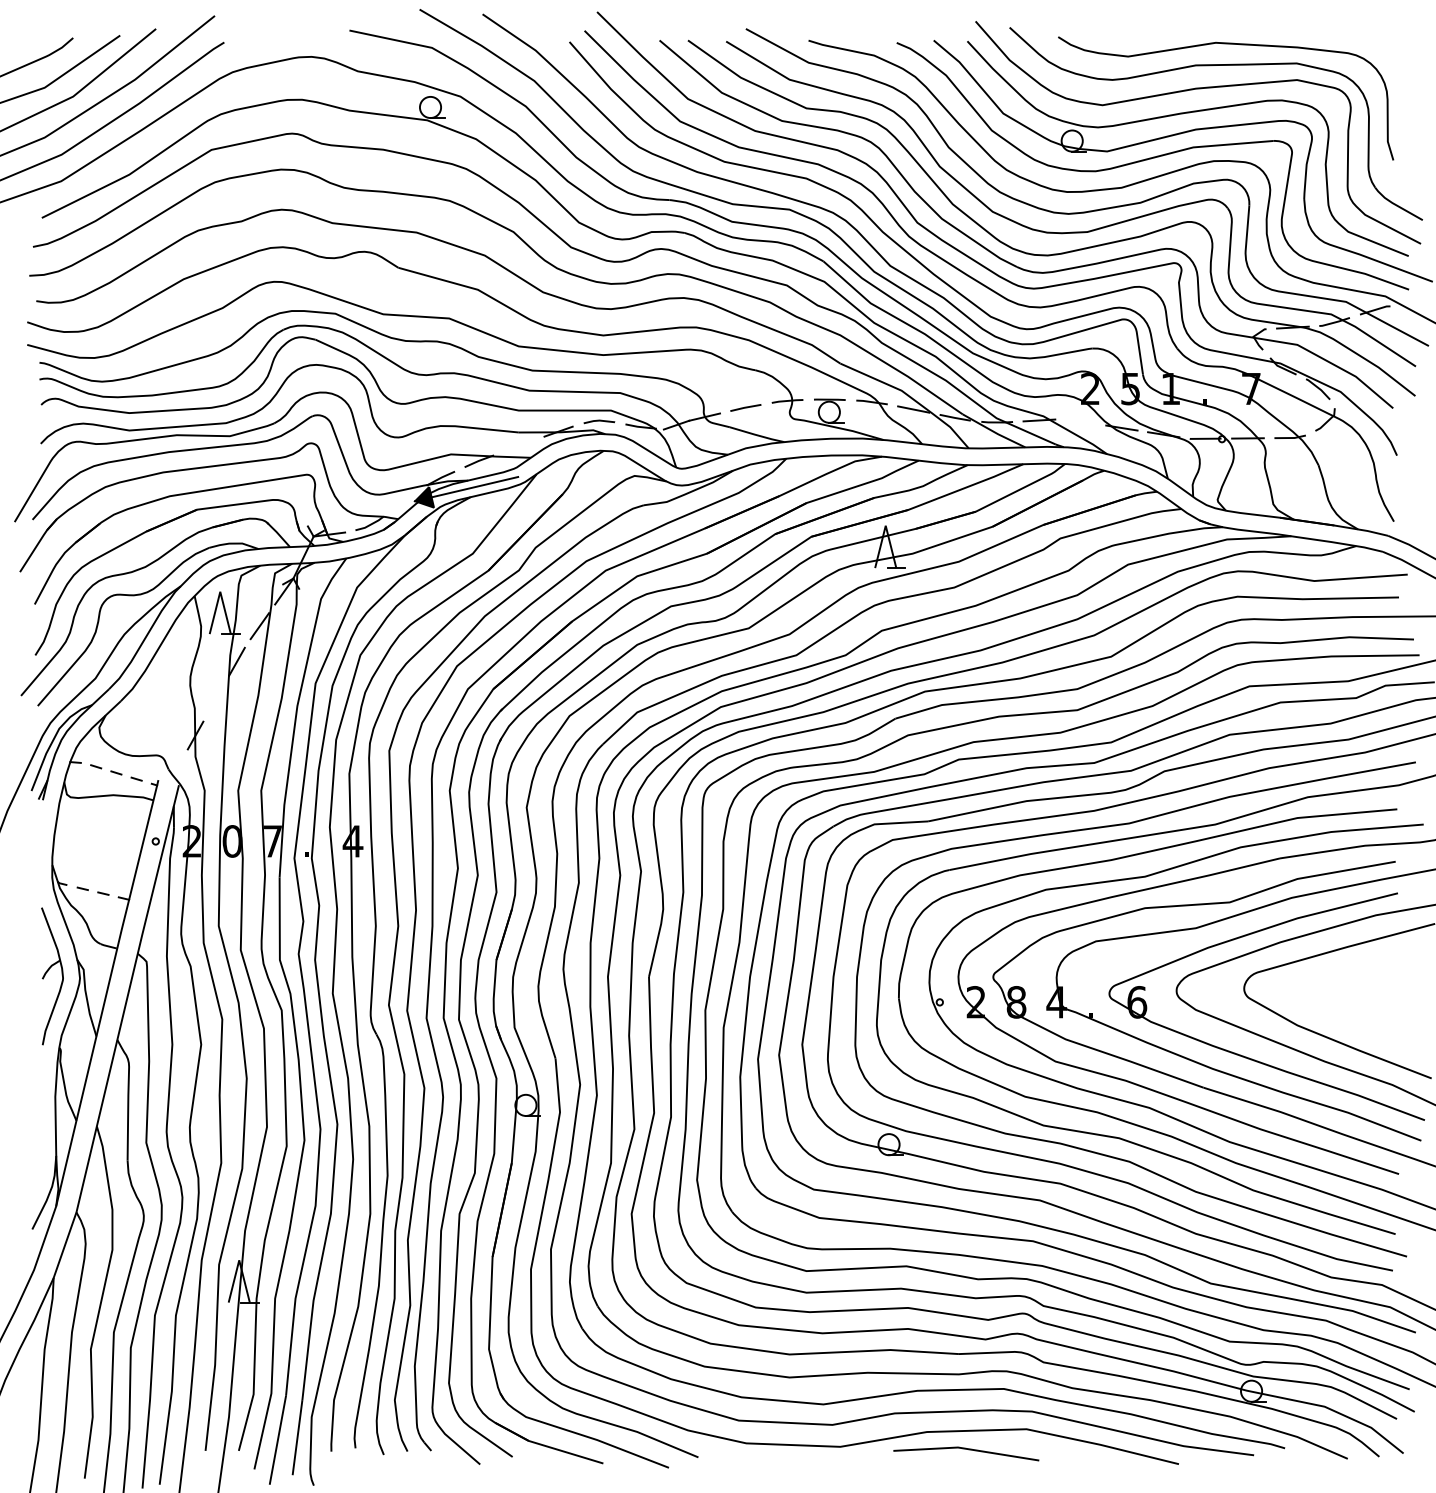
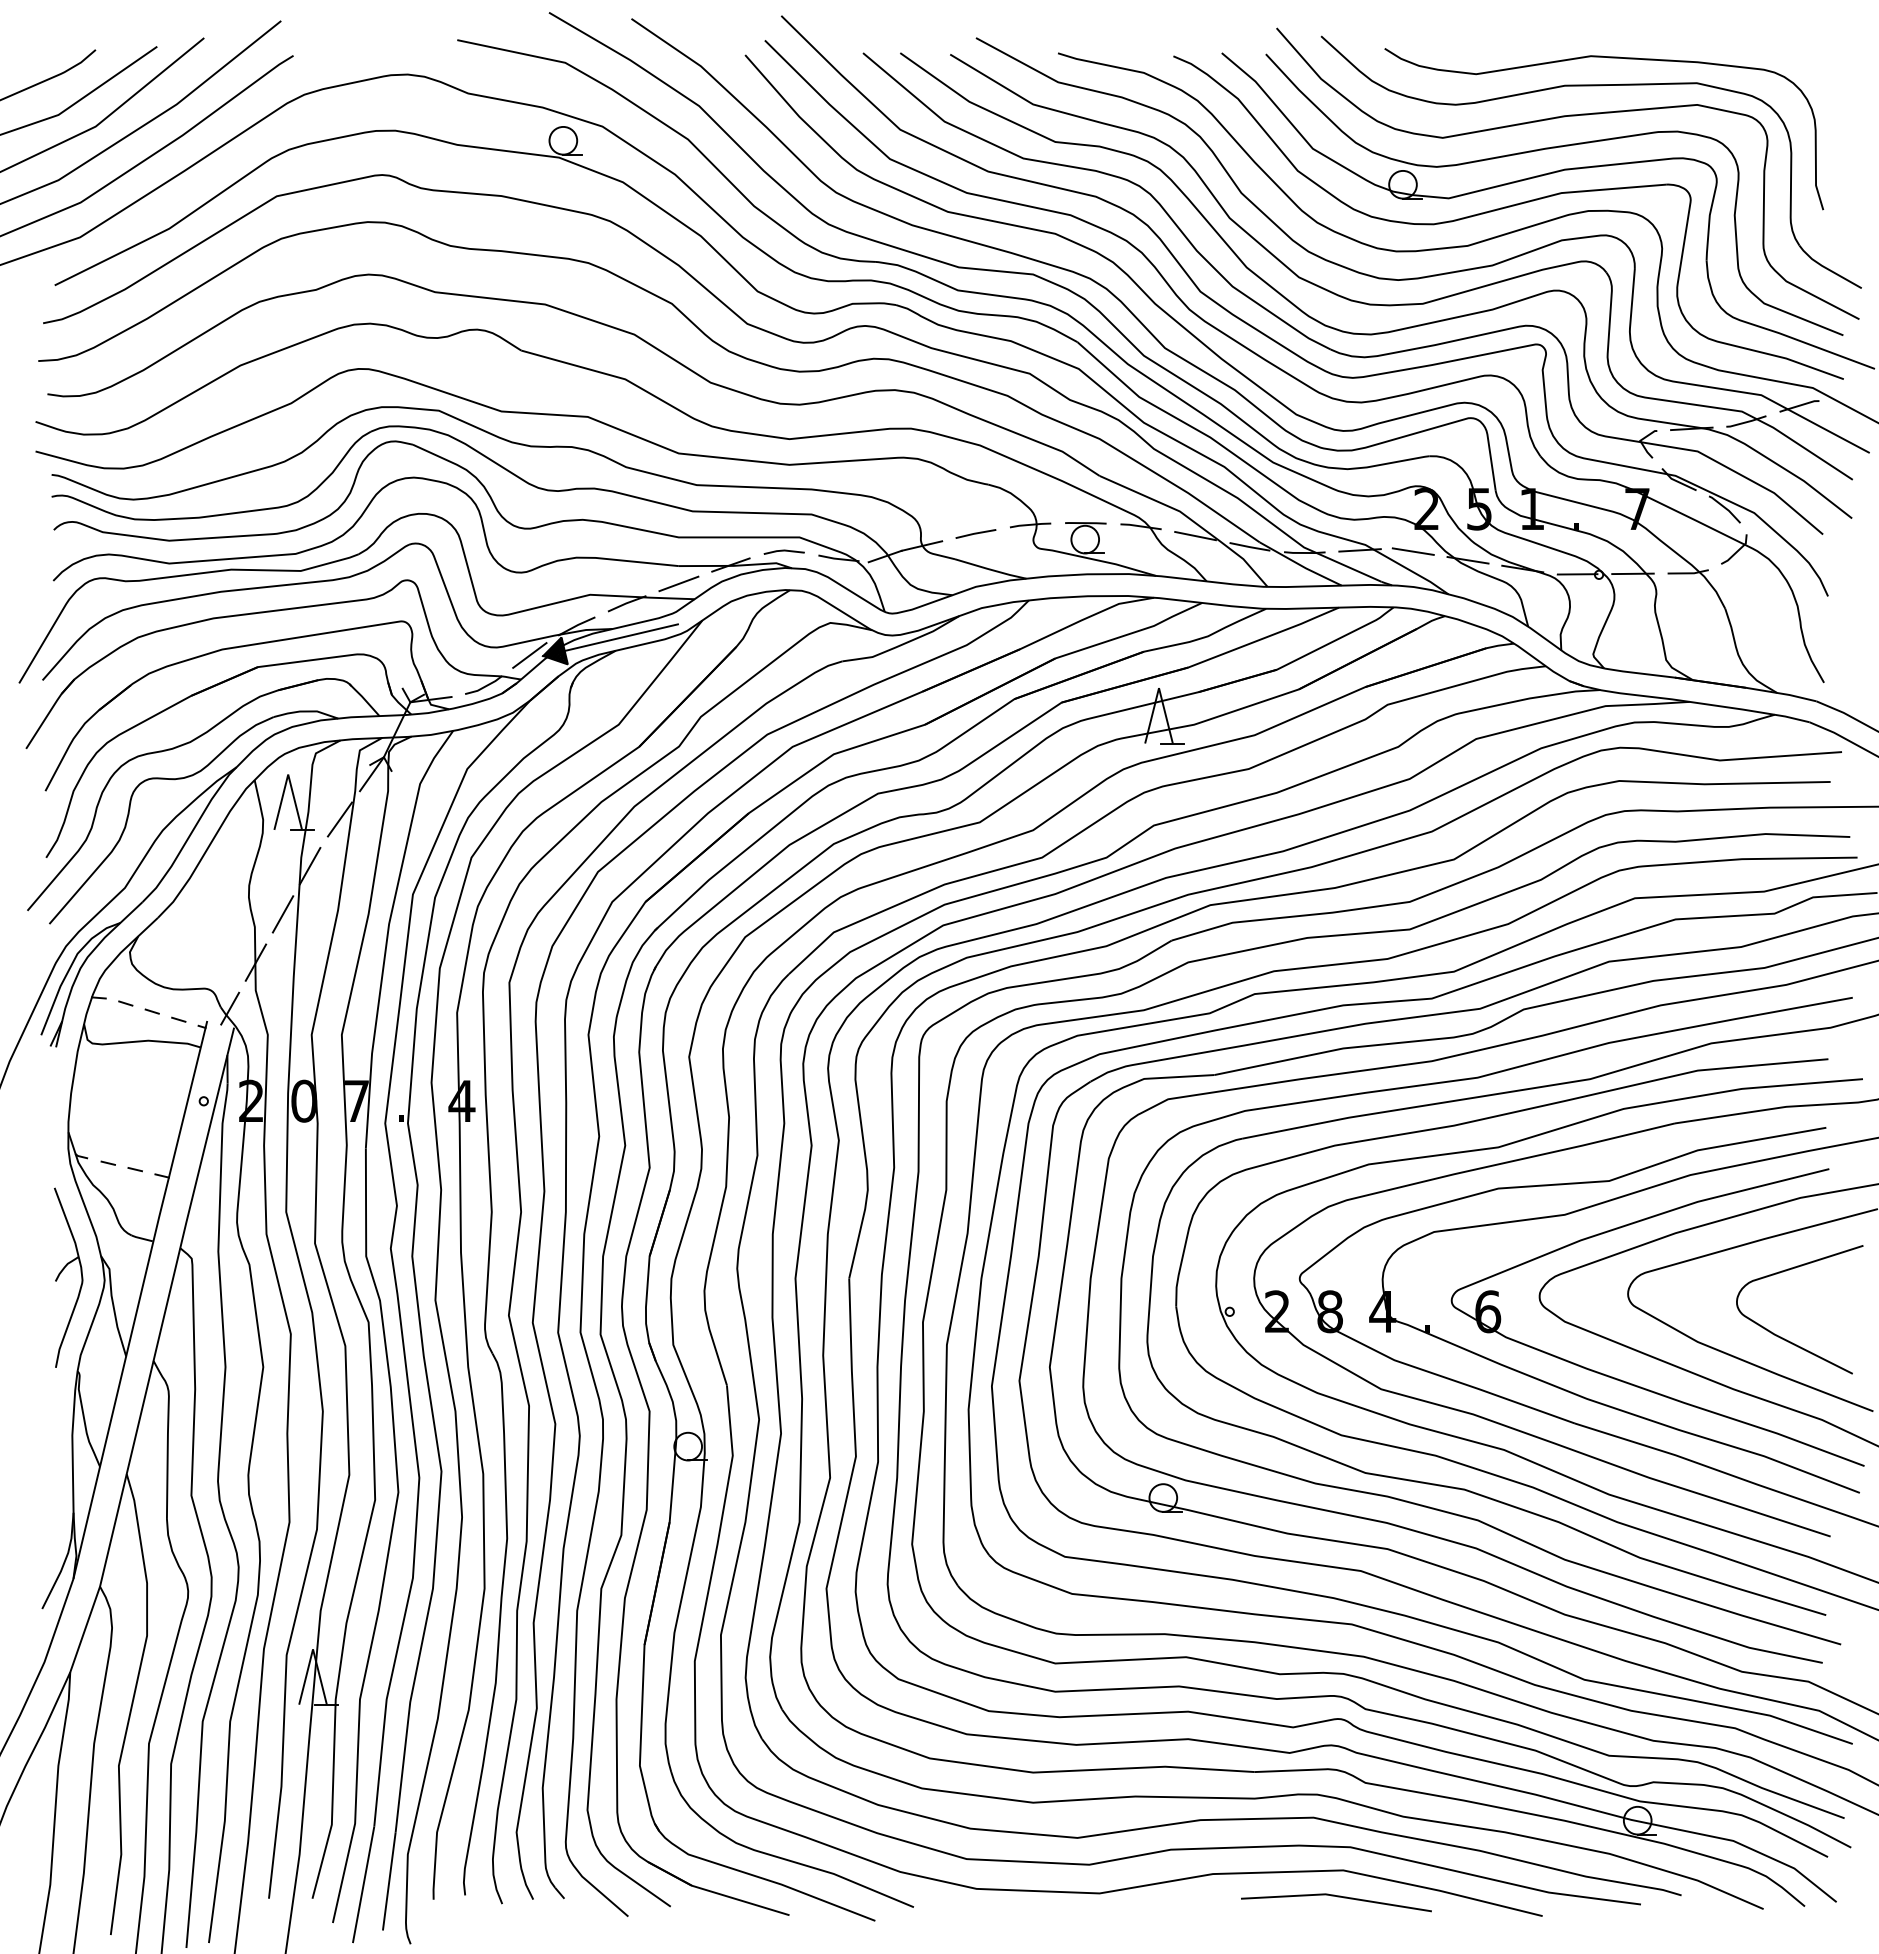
line: (1079, 421) -> (1412, 551), added
line: (518, 445) -> (678, 583), added
line: (404, 500) -> (529, 655), added
line: (215, 698) -> (282, 914), added
line: (176, 770) -> (230, 1008), added
curve: (1363, 1022) -> (1784, 1338), added
line: (967, 1449) -> (1337, 1897), moved

